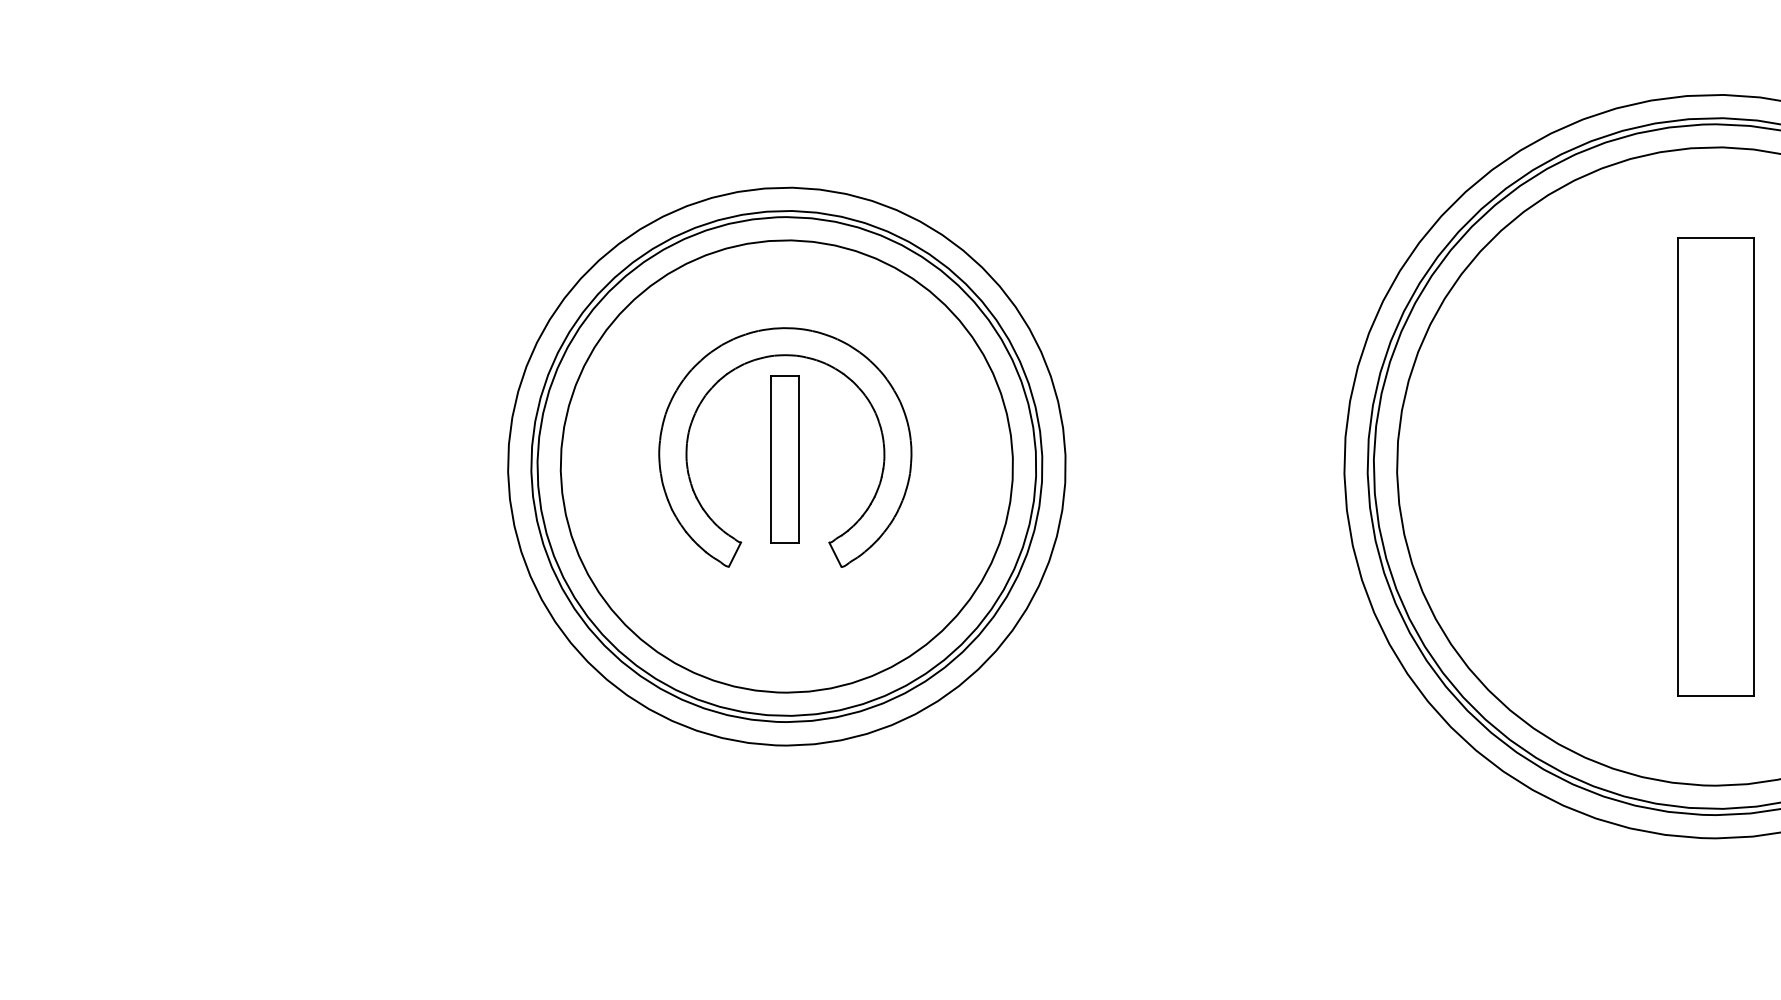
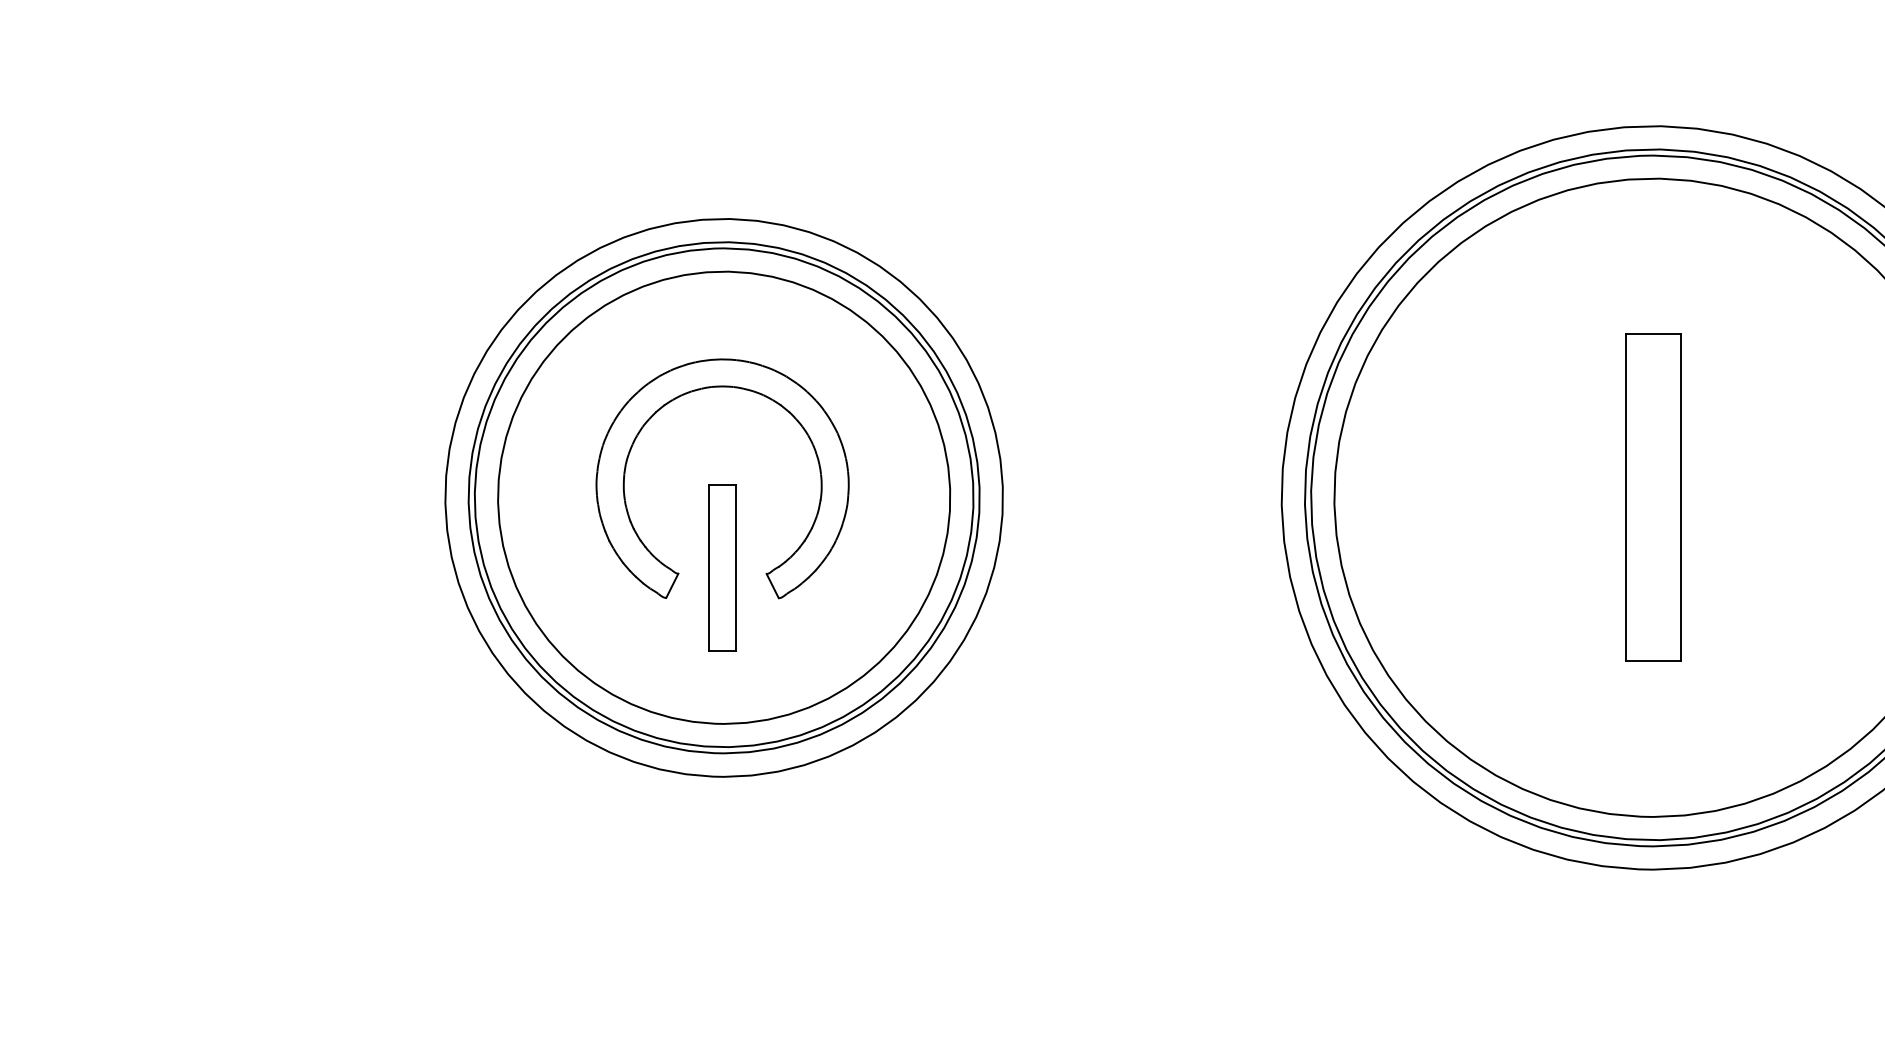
part: (785, 459) -> (722, 567), moved
part: (1716, 466) -> (1653, 497), size x0.71

